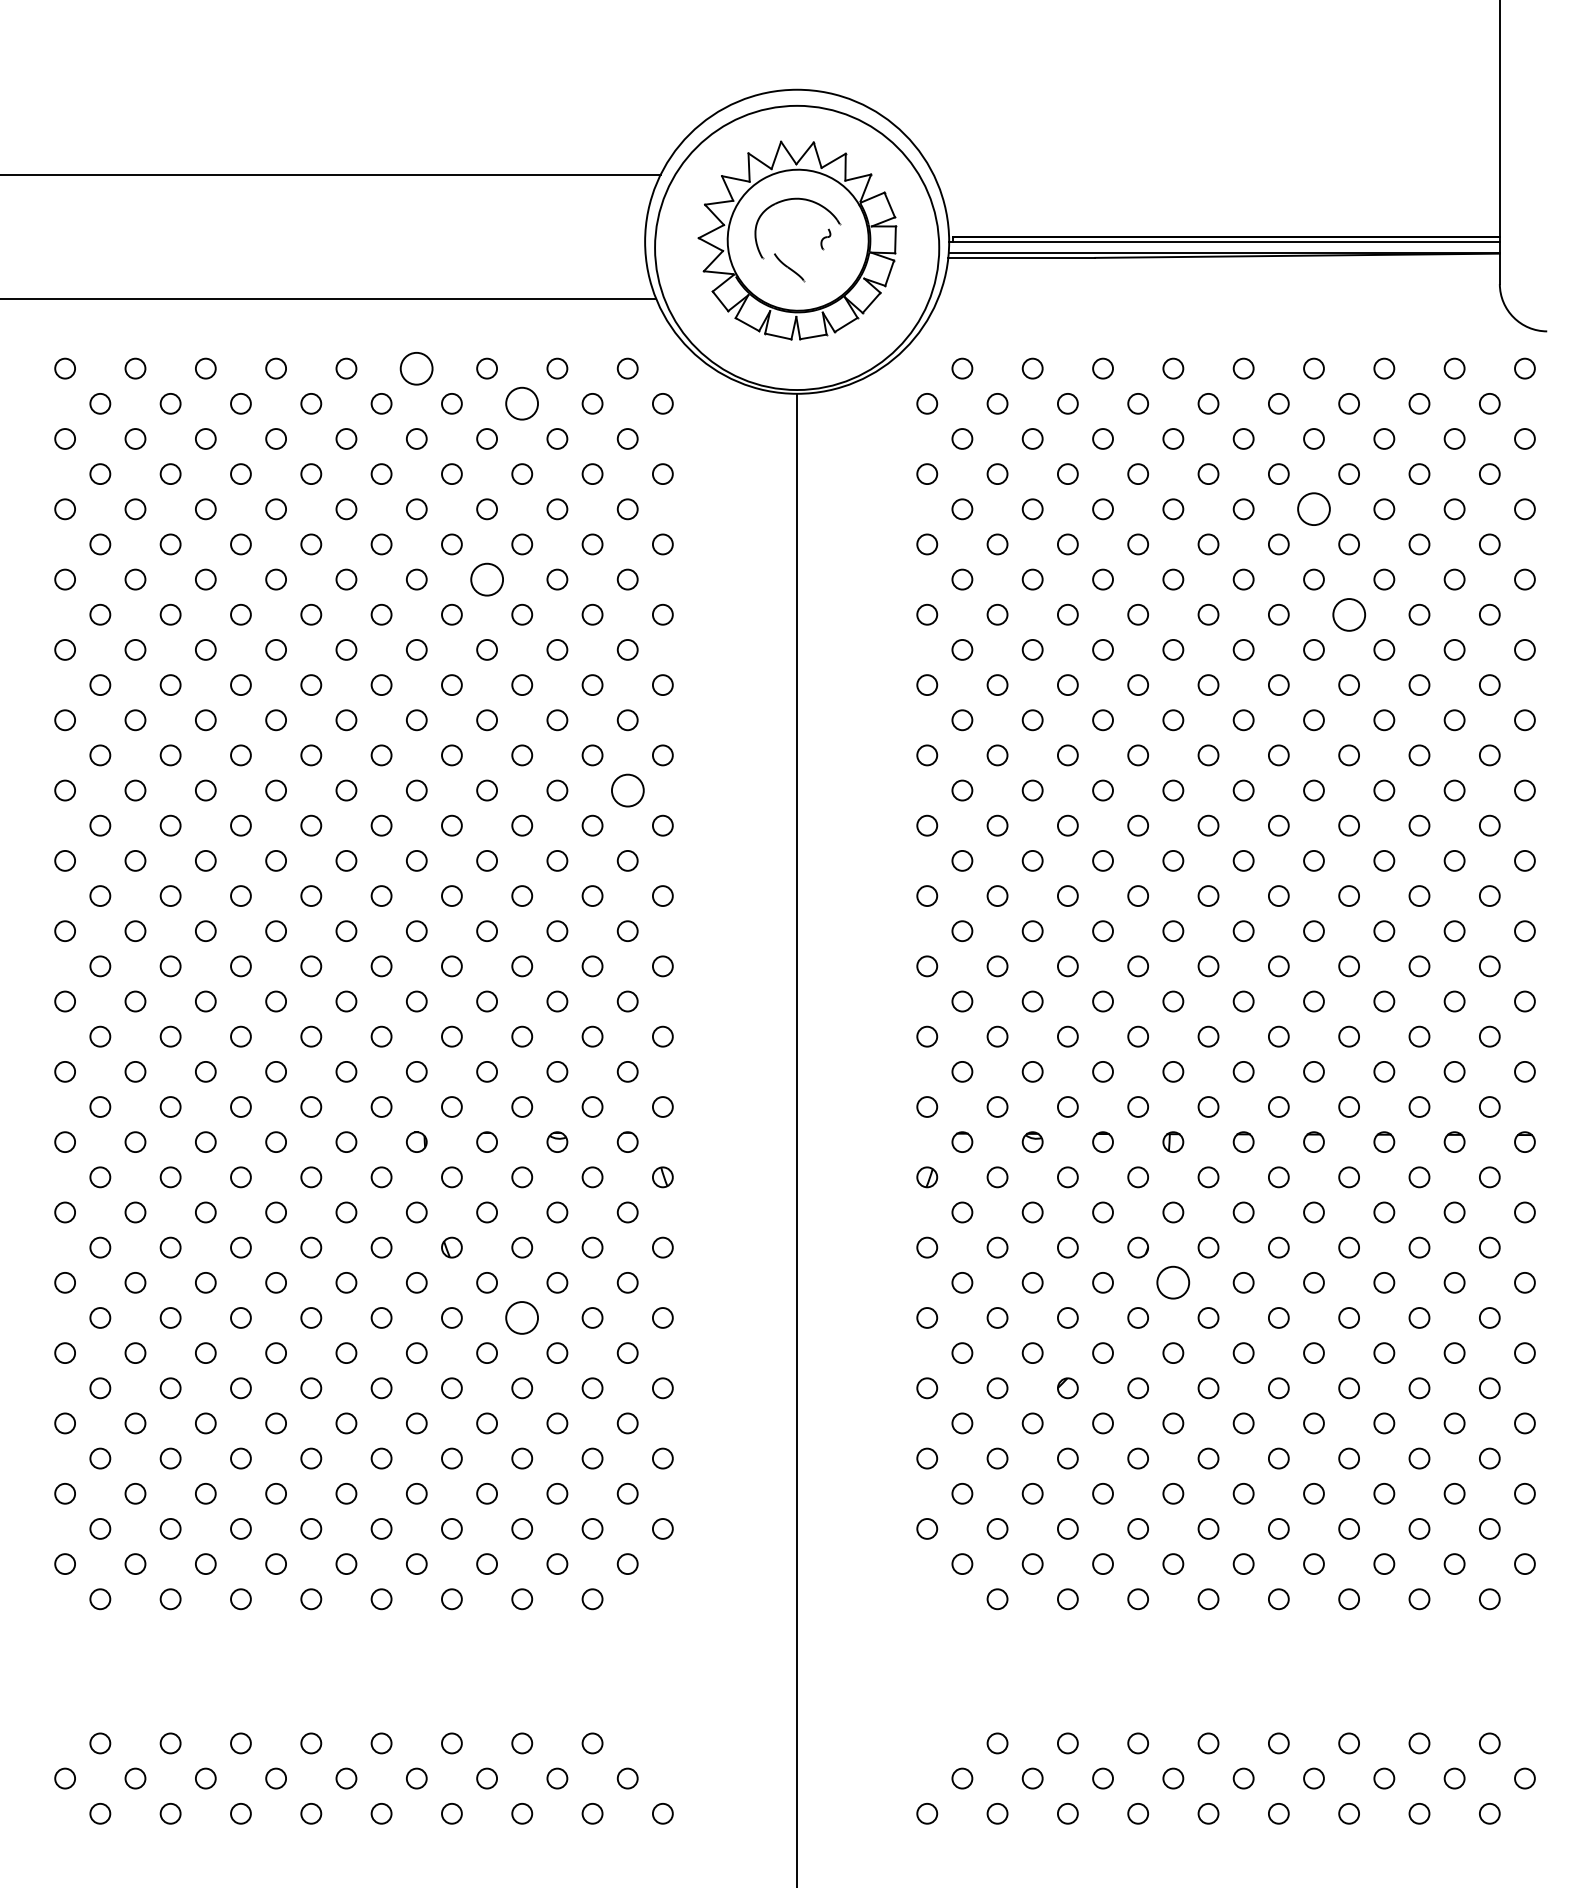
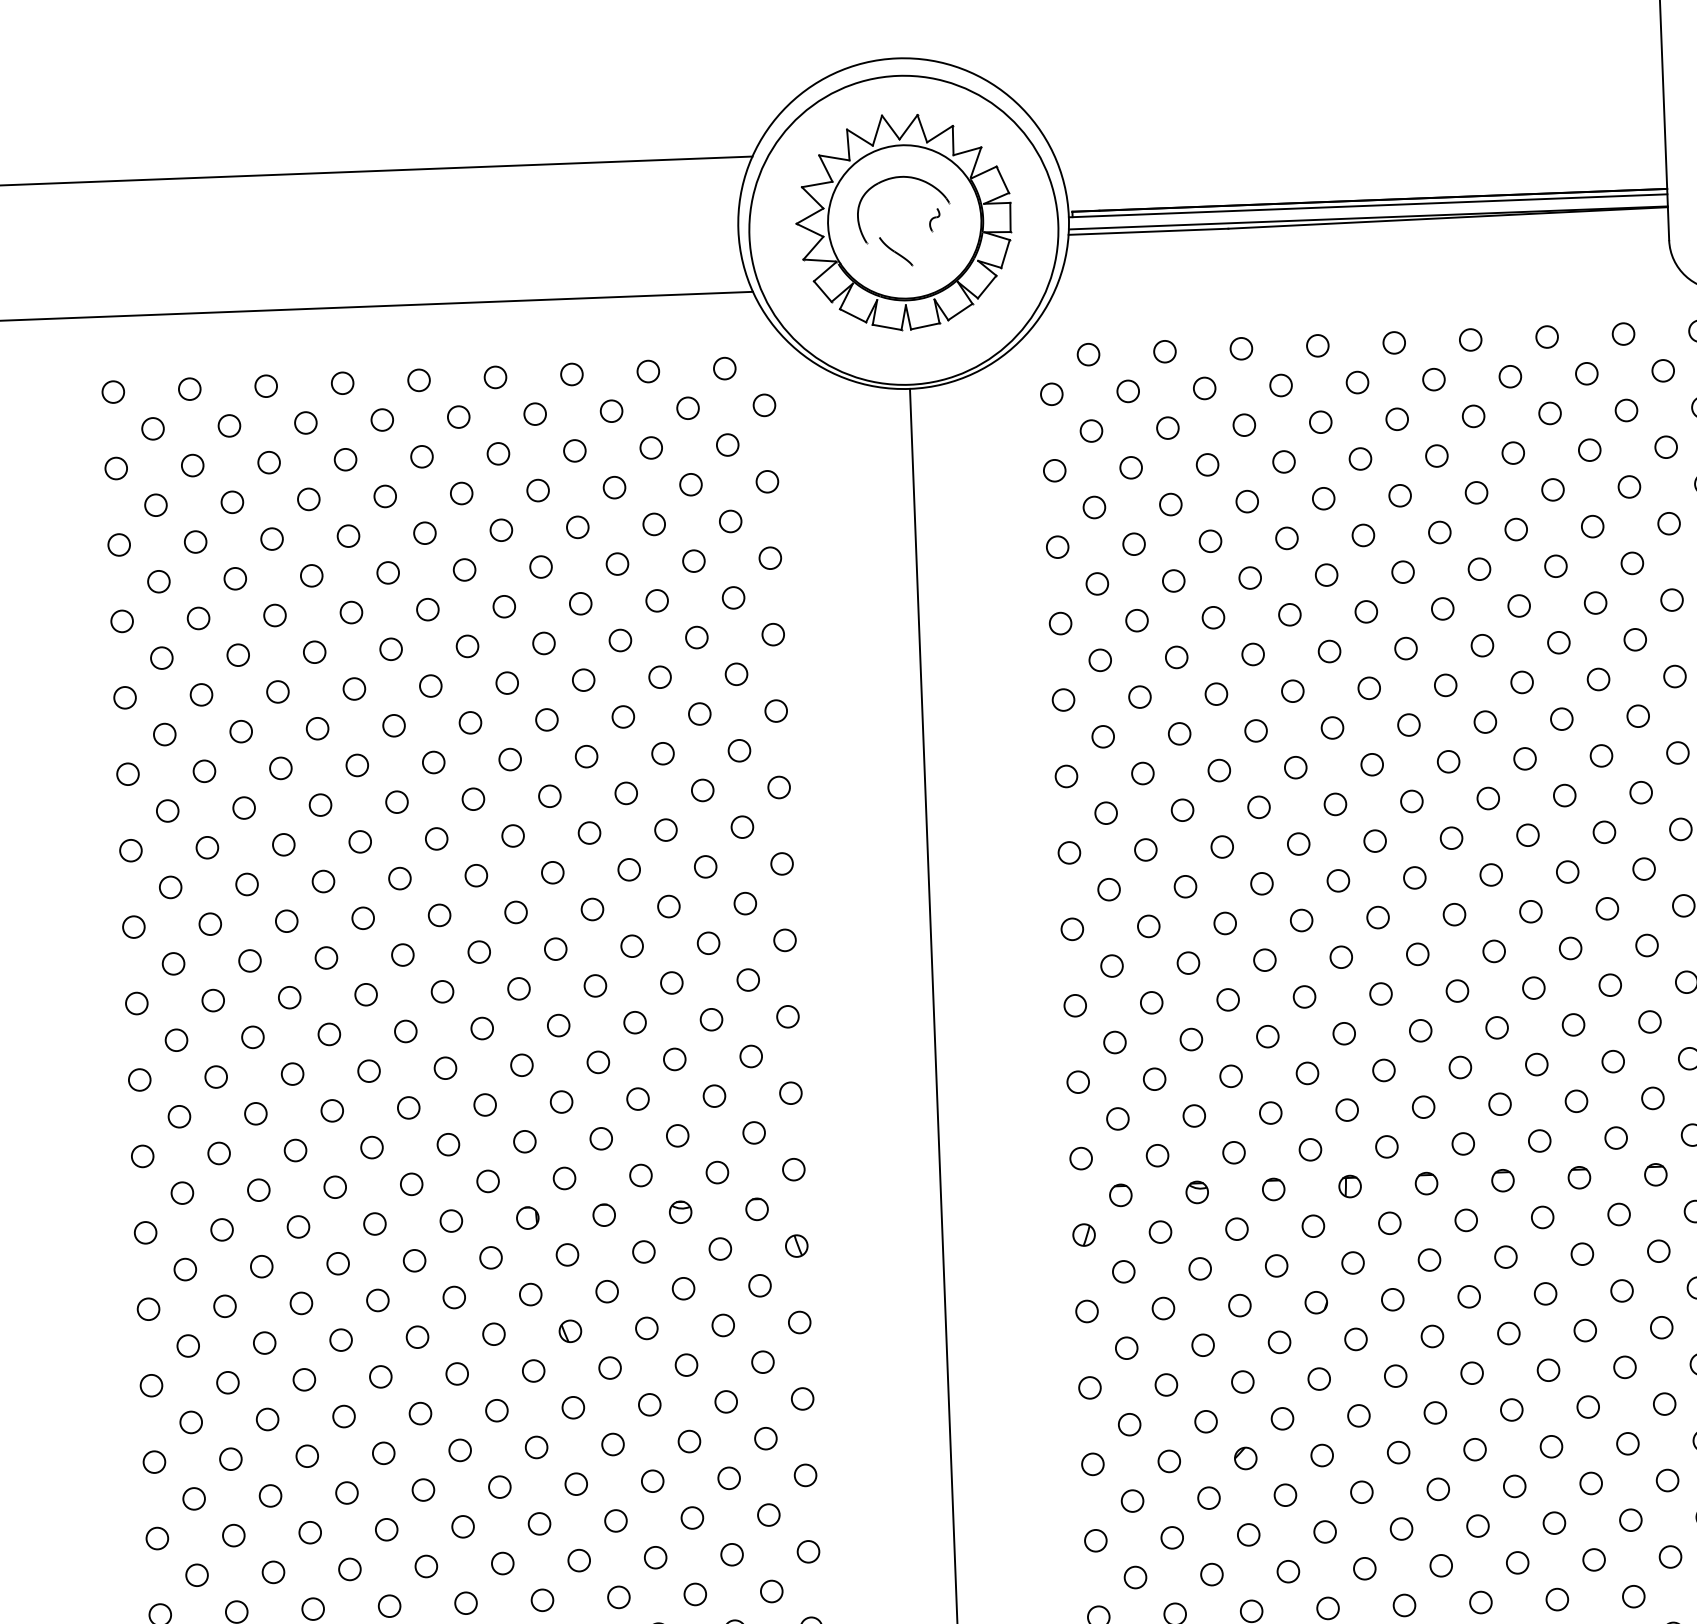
circle: (416, 368) -> (495, 377), size x0.62
circle: (522, 403) -> (611, 410), size x0.62
circle: (1313, 509) -> (1476, 493), size x0.62
circle: (486, 579) -> (580, 603), size x0.62
circle: (1348, 614) -> (1518, 605), size x0.62
circle: (627, 790) -> (742, 827), size x0.62
circle: (1173, 1282) -> (1356, 1339), size x0.62
circle: (522, 1317) -> (650, 1404), size x0.62

